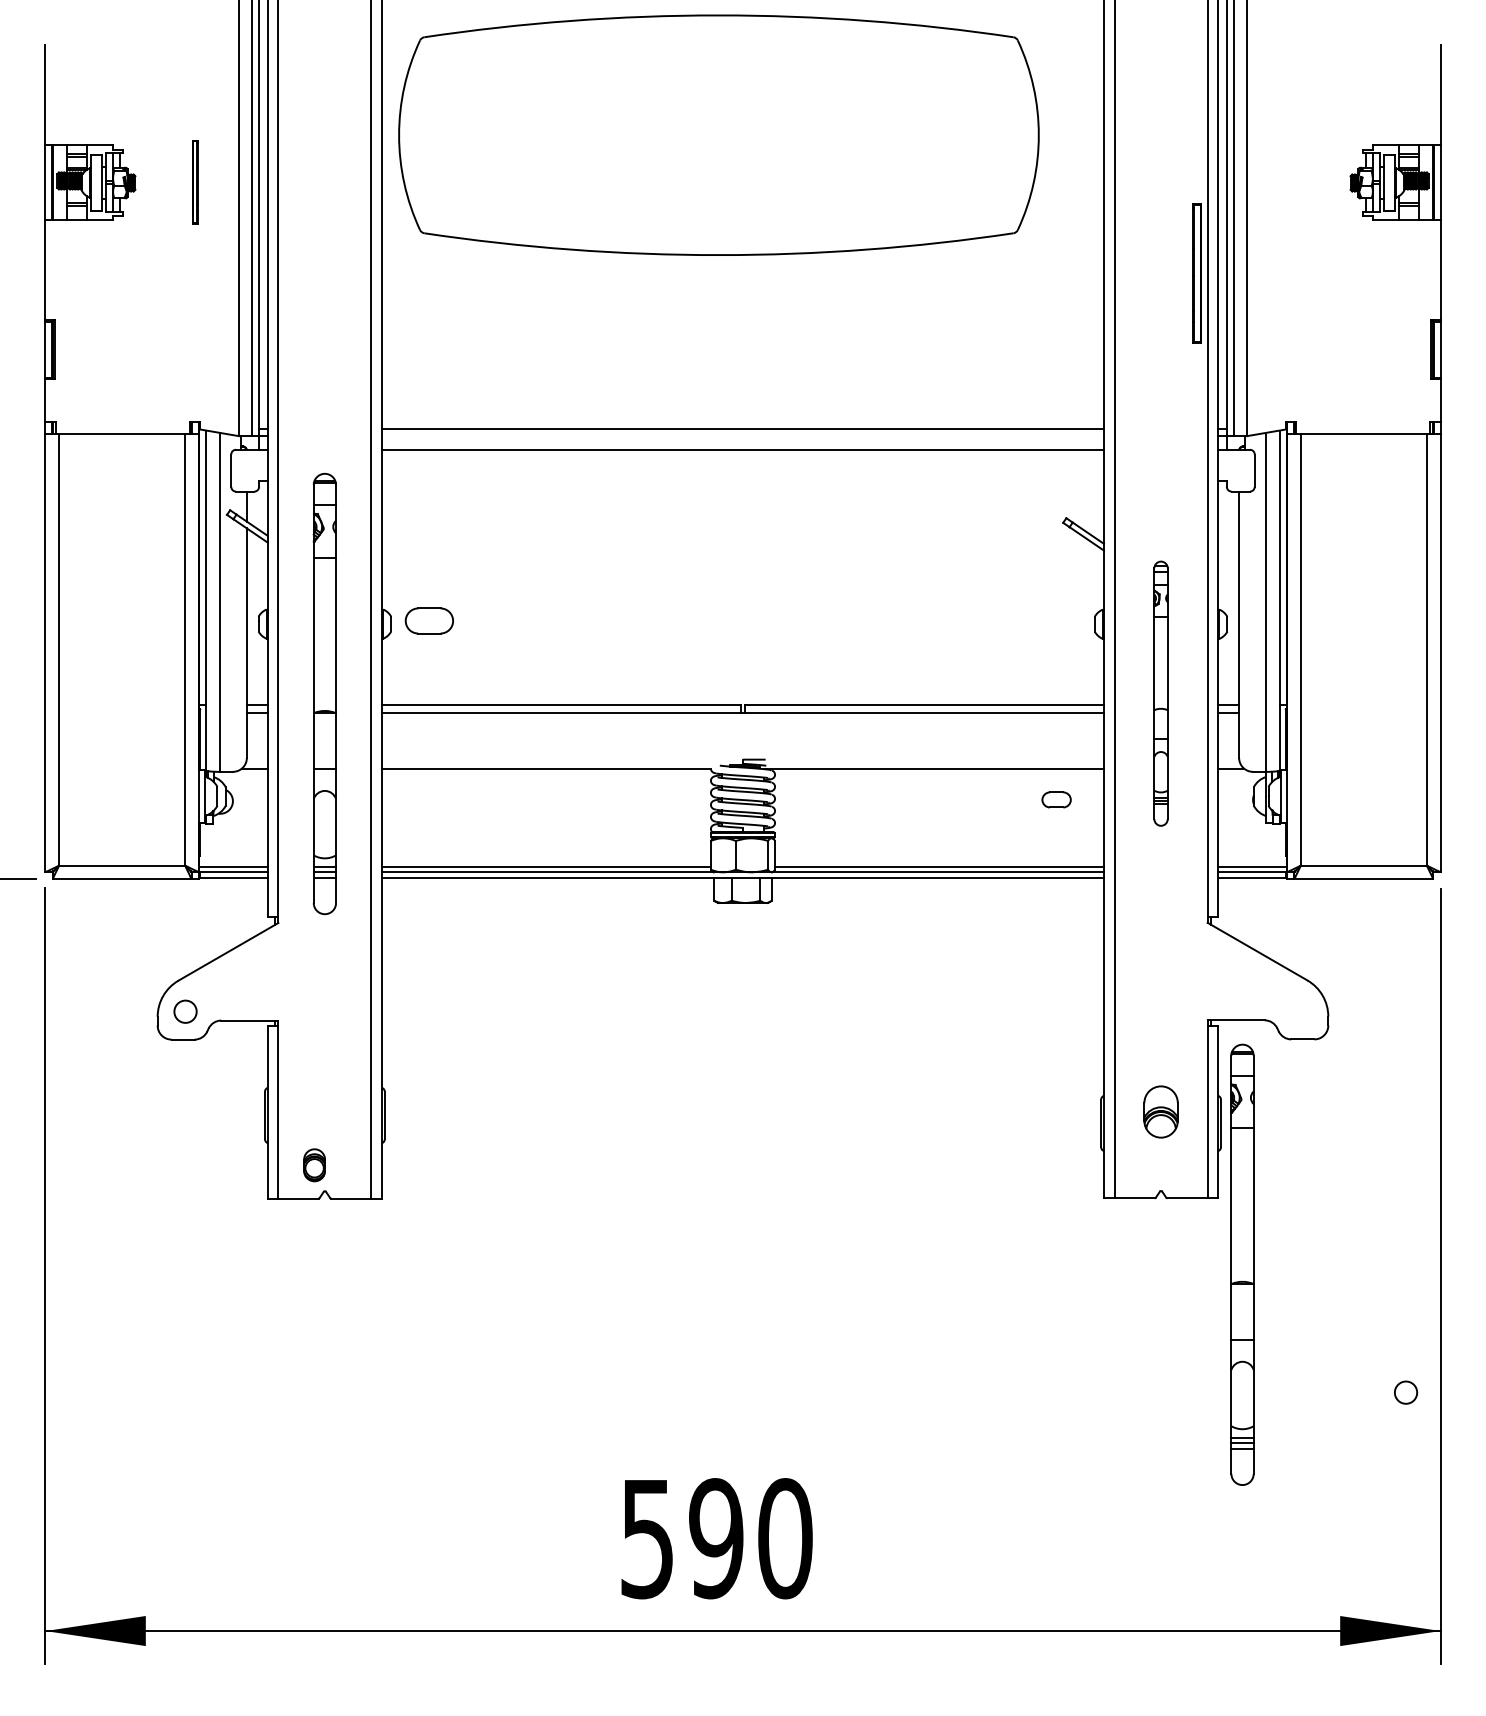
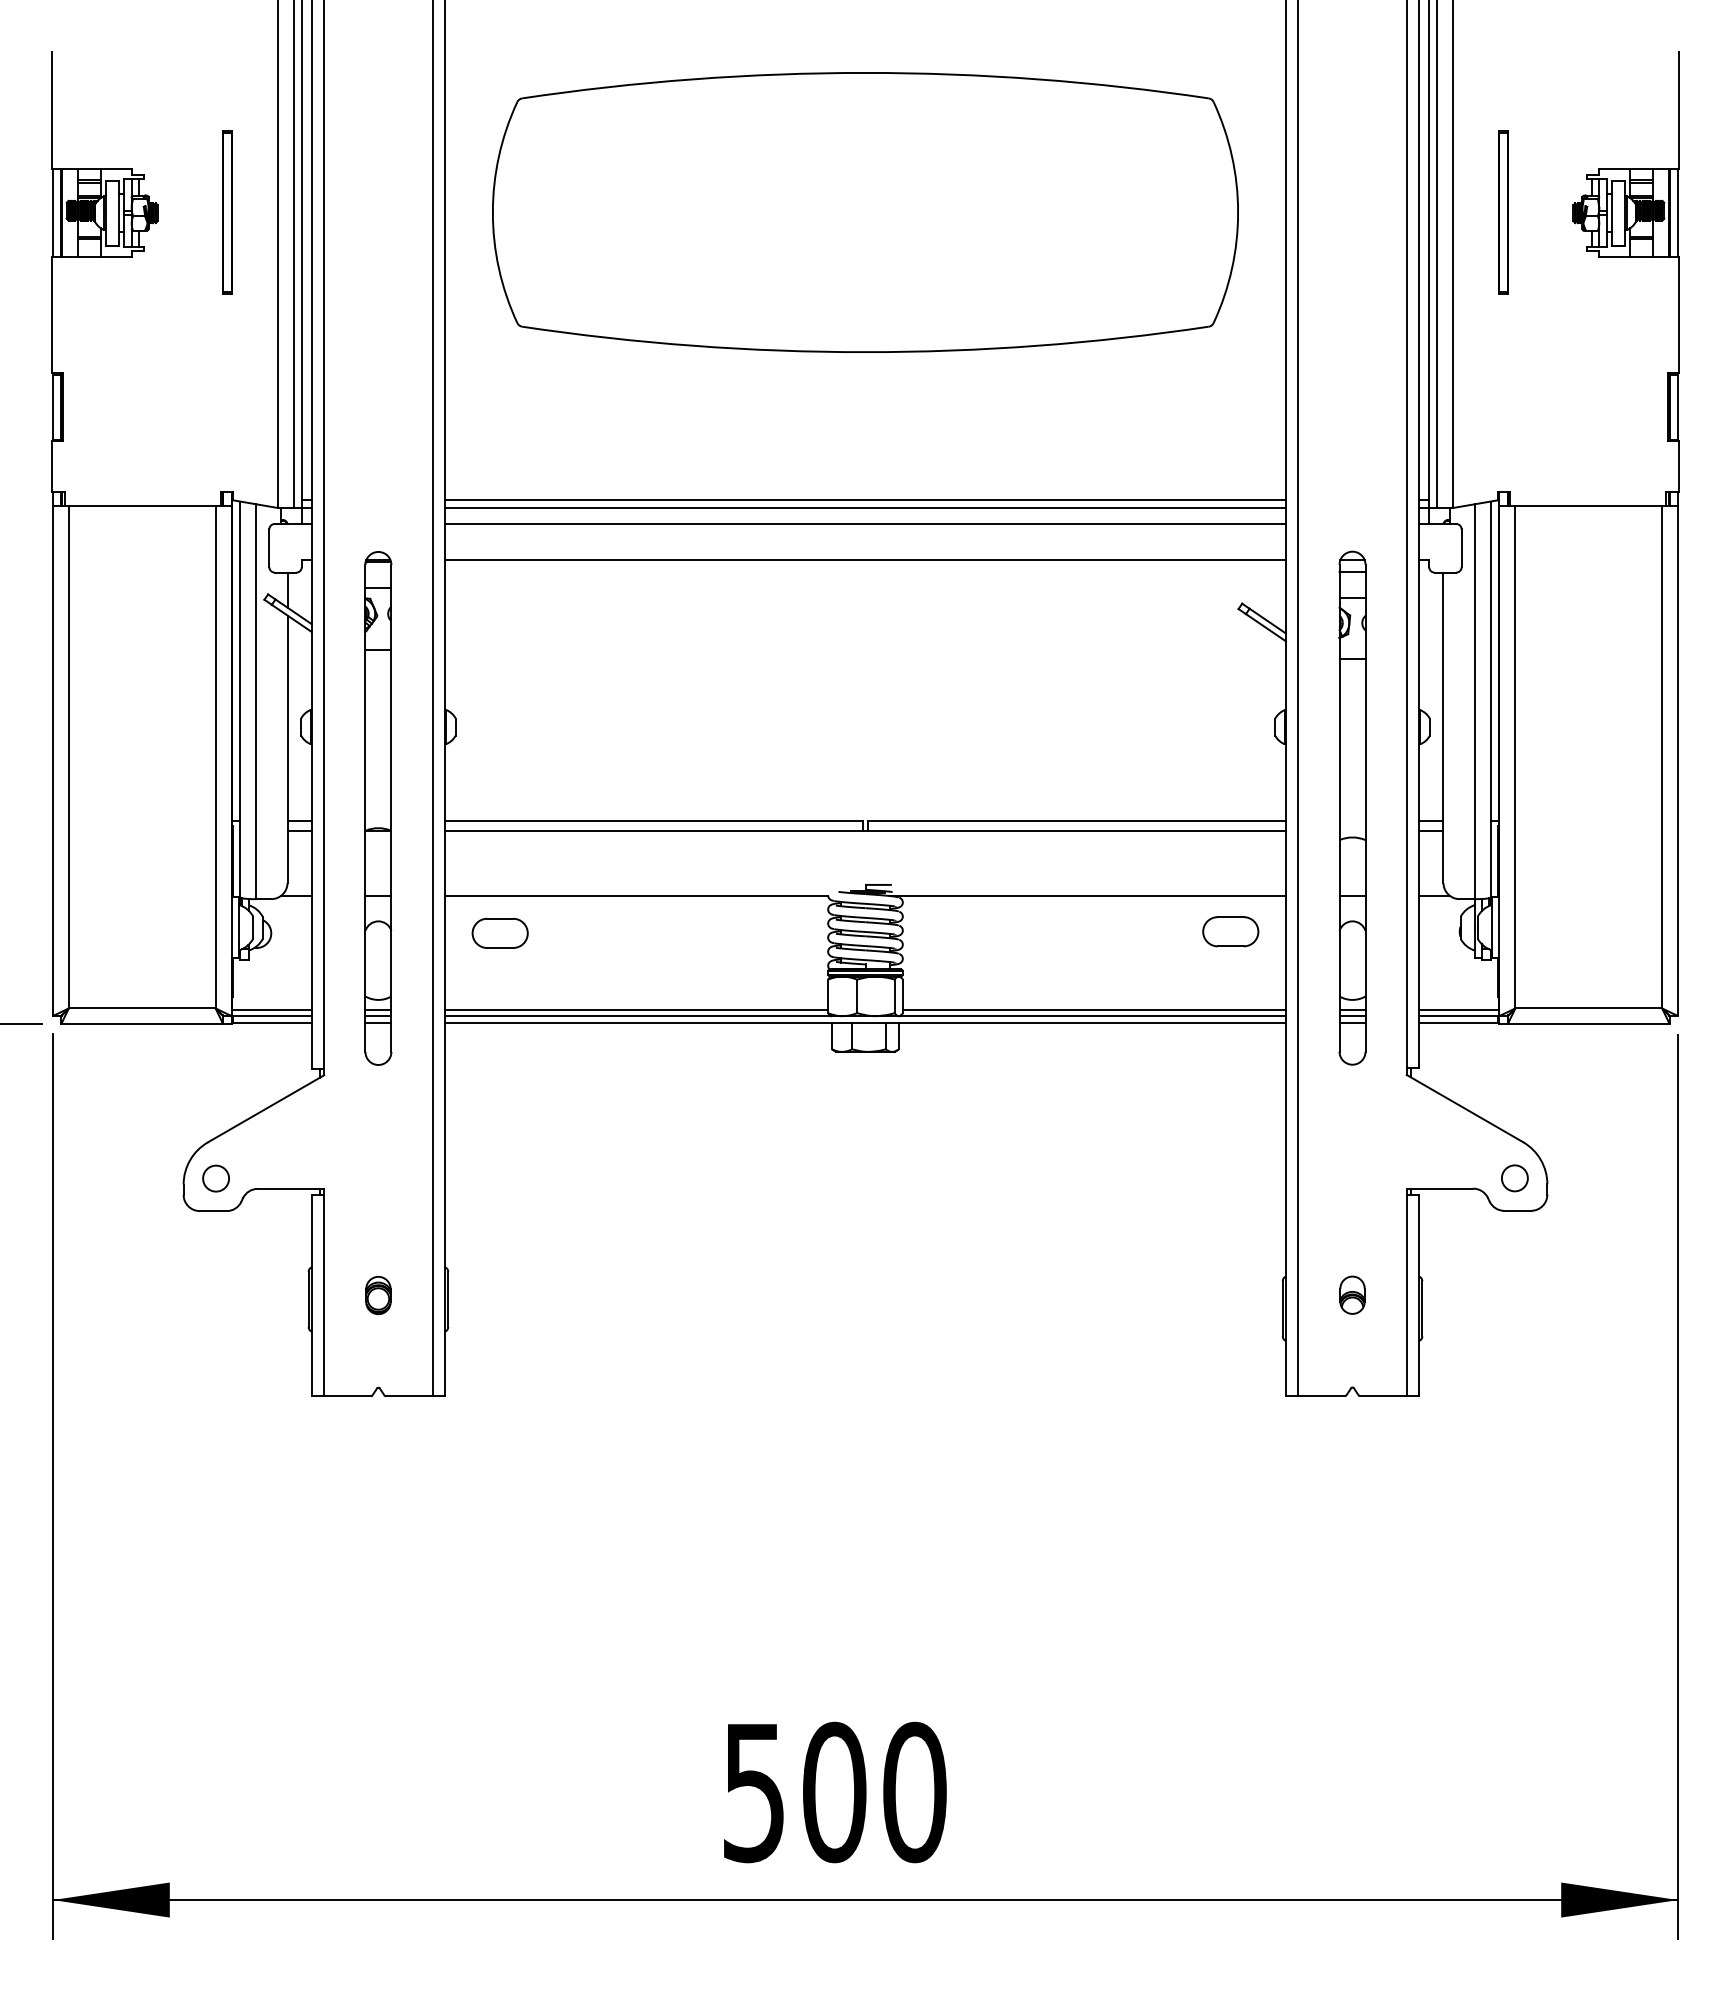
part: (718, 135) -> (865, 212), moved
part: (195, 182) -> (227, 212), size x1.67
part: (1197, 273) -> (1503, 212), moved
line: (743, 436) -> (865, 508), added
line: (743, 480) -> (865, 559), added
part: (428, 620) -> (499, 932), moved
part: (1161, 693) -> (1352, 807), size x1.67
part: (1056, 799) -> (1230, 931), size x1.67
part: (1161, 1111) -> (1352, 1294), size x0.62
part: (314, 1165) -> (378, 1295), moved
part: (1242, 1264) -> (1447, 1473), removed
circle: (1405, 1392) -> (1514, 1178), moved
text: (716, 1538) -> (834, 1792), 590 -> 500

